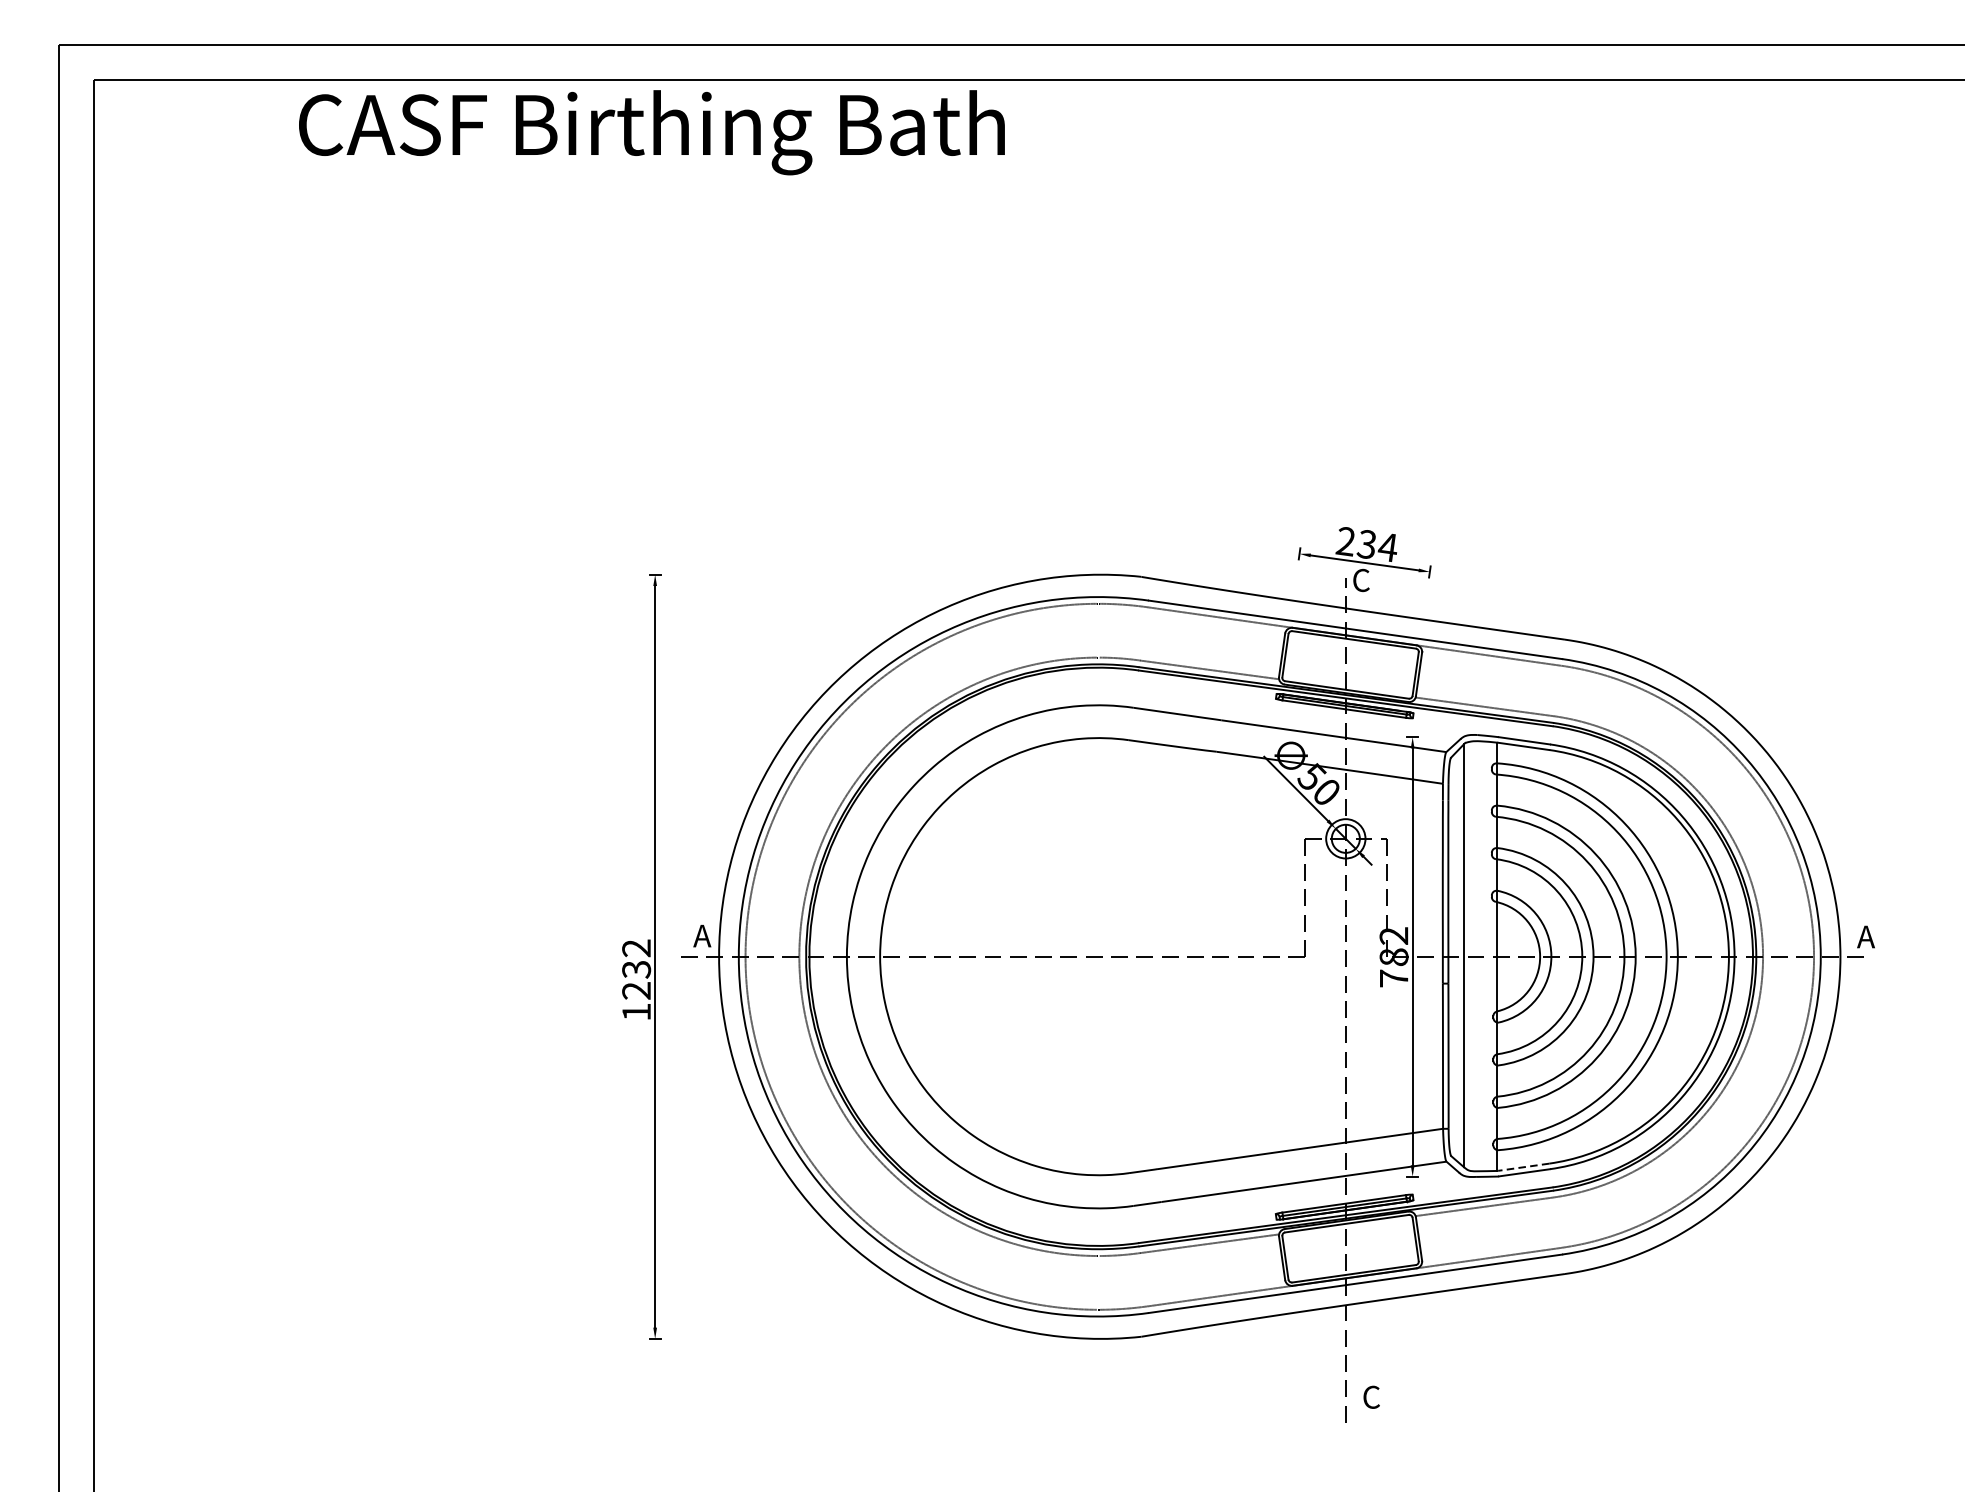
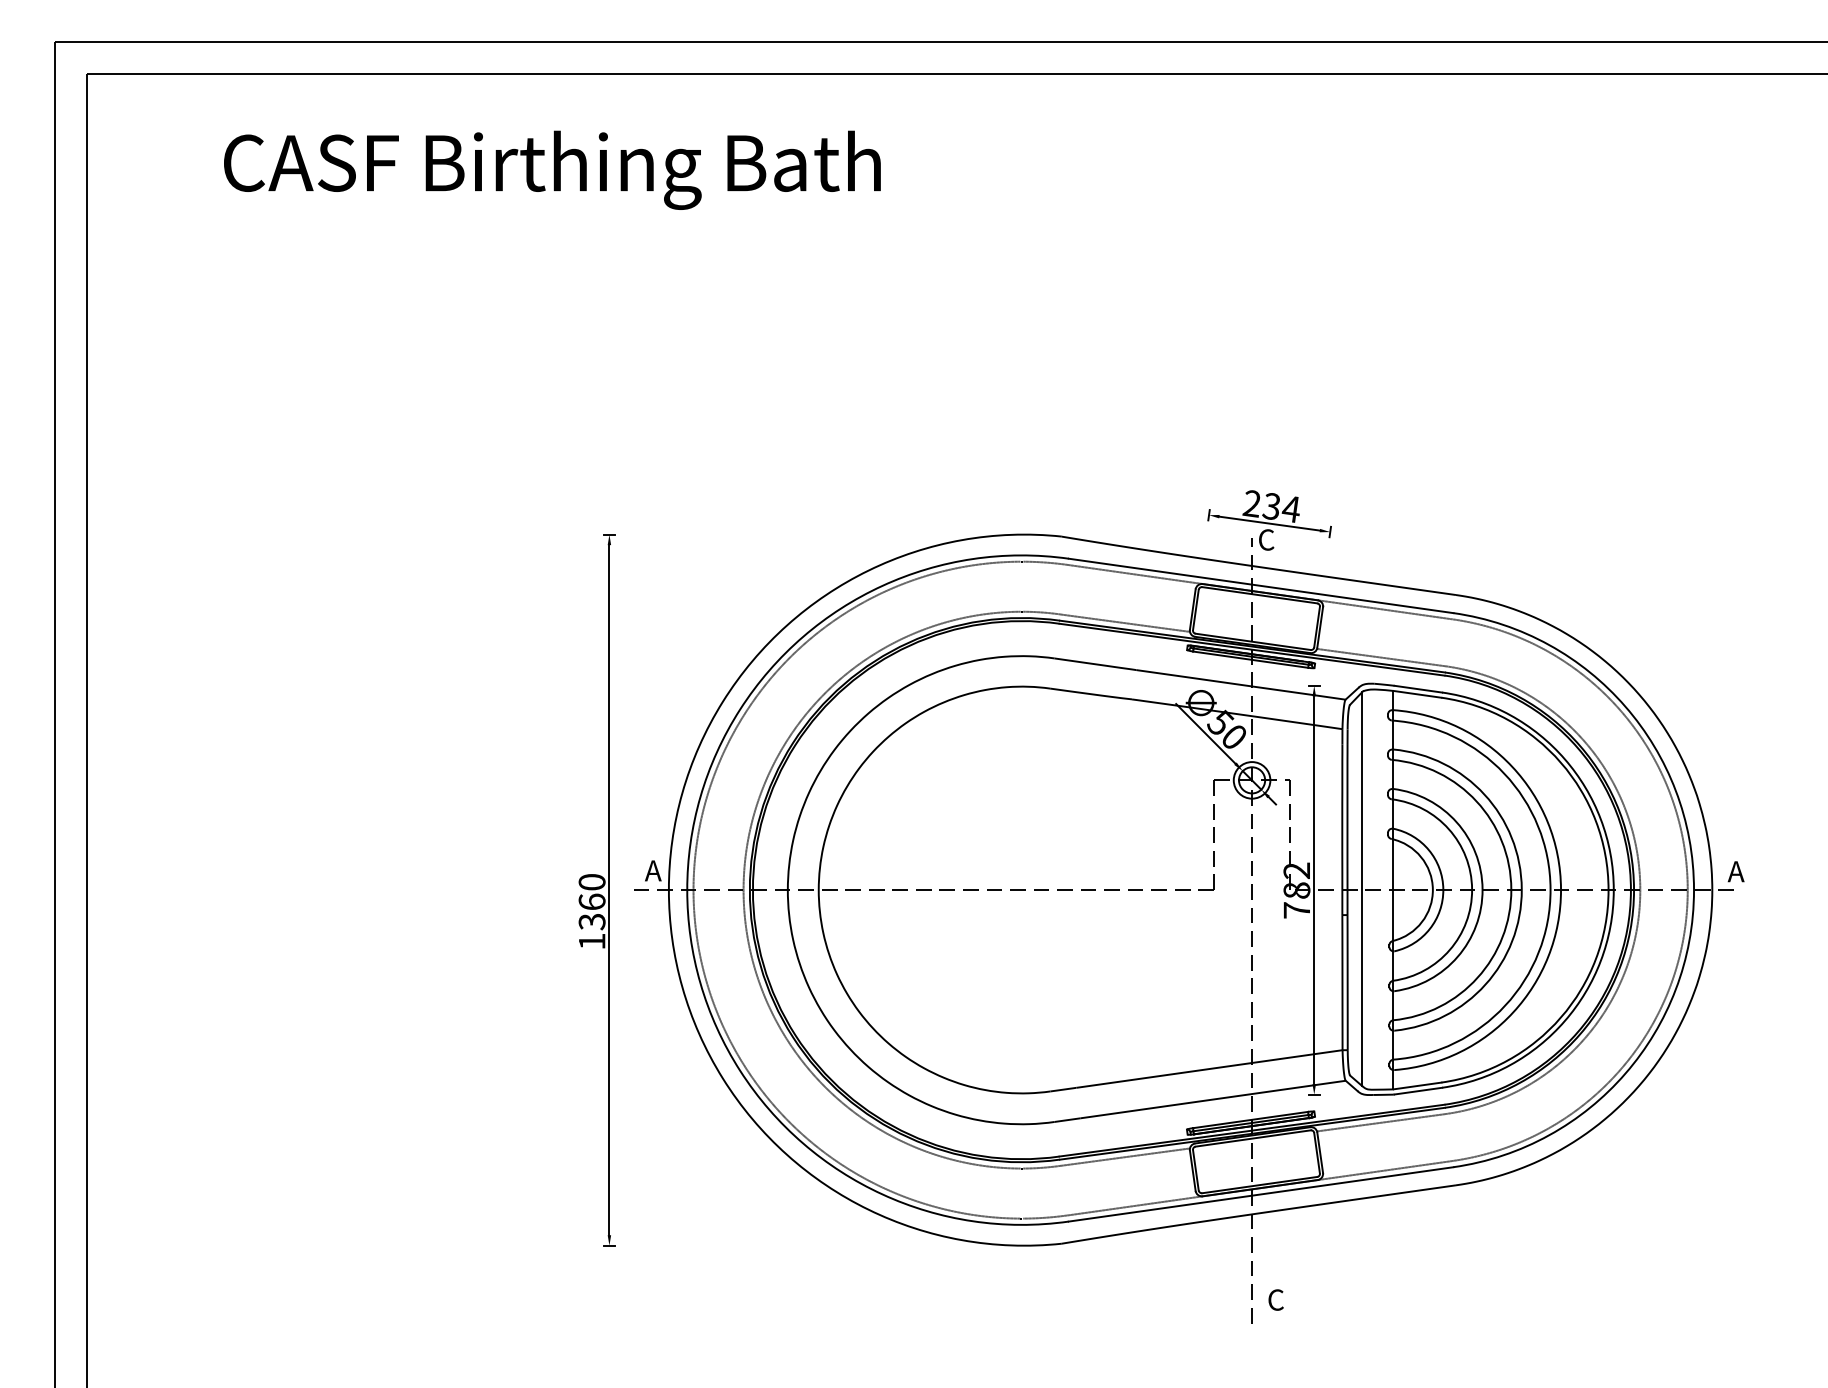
text: (652, 131) -> (552, 169), moved
text: (635, 970) -> (591, 902), 1232 -> 1360
line: (1523, 1167) -> (1417, 1086), dashed -> solid

